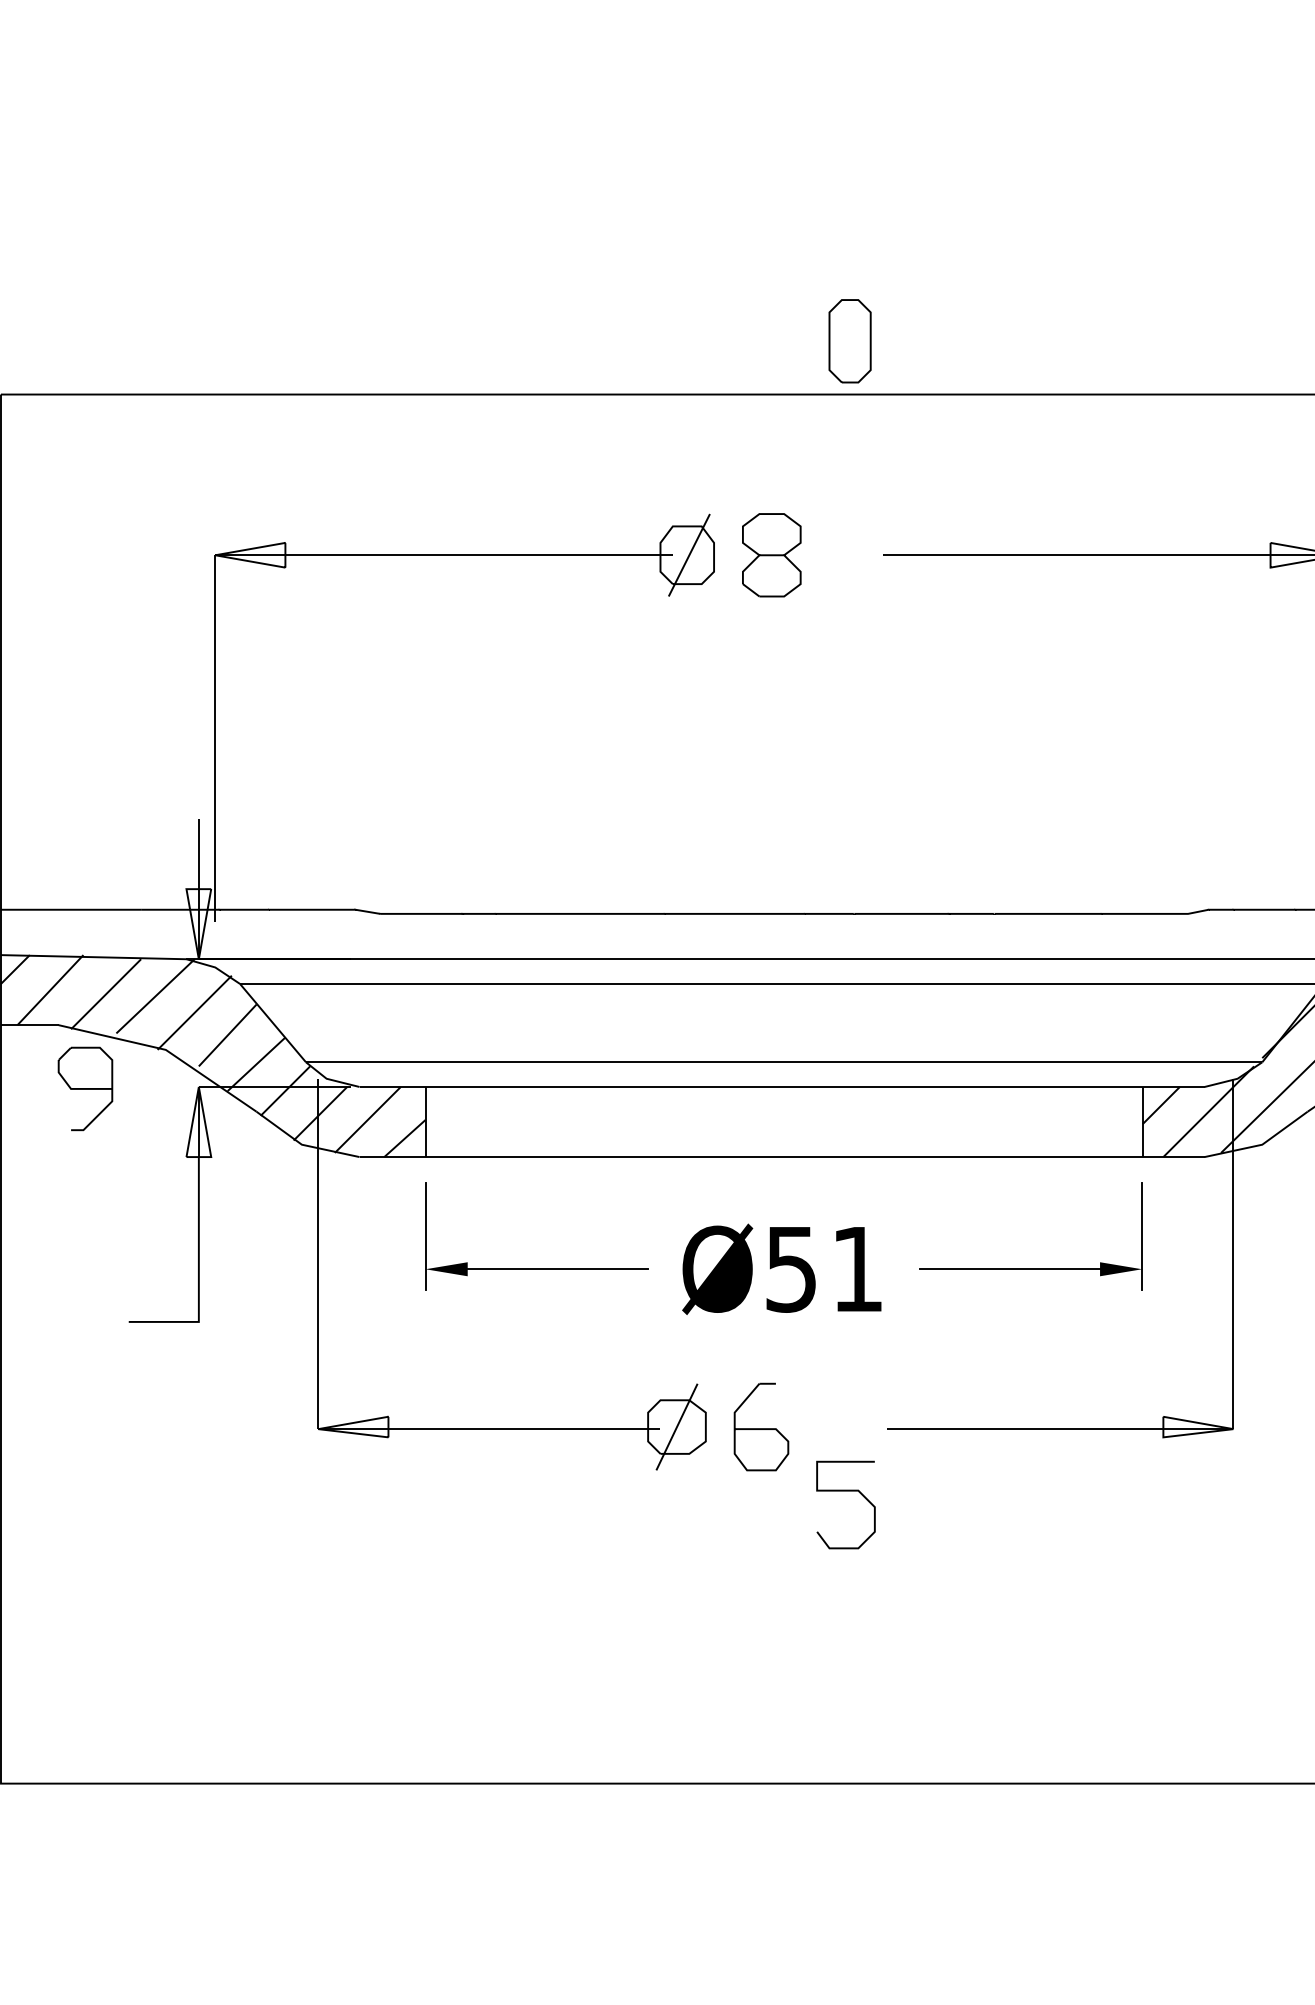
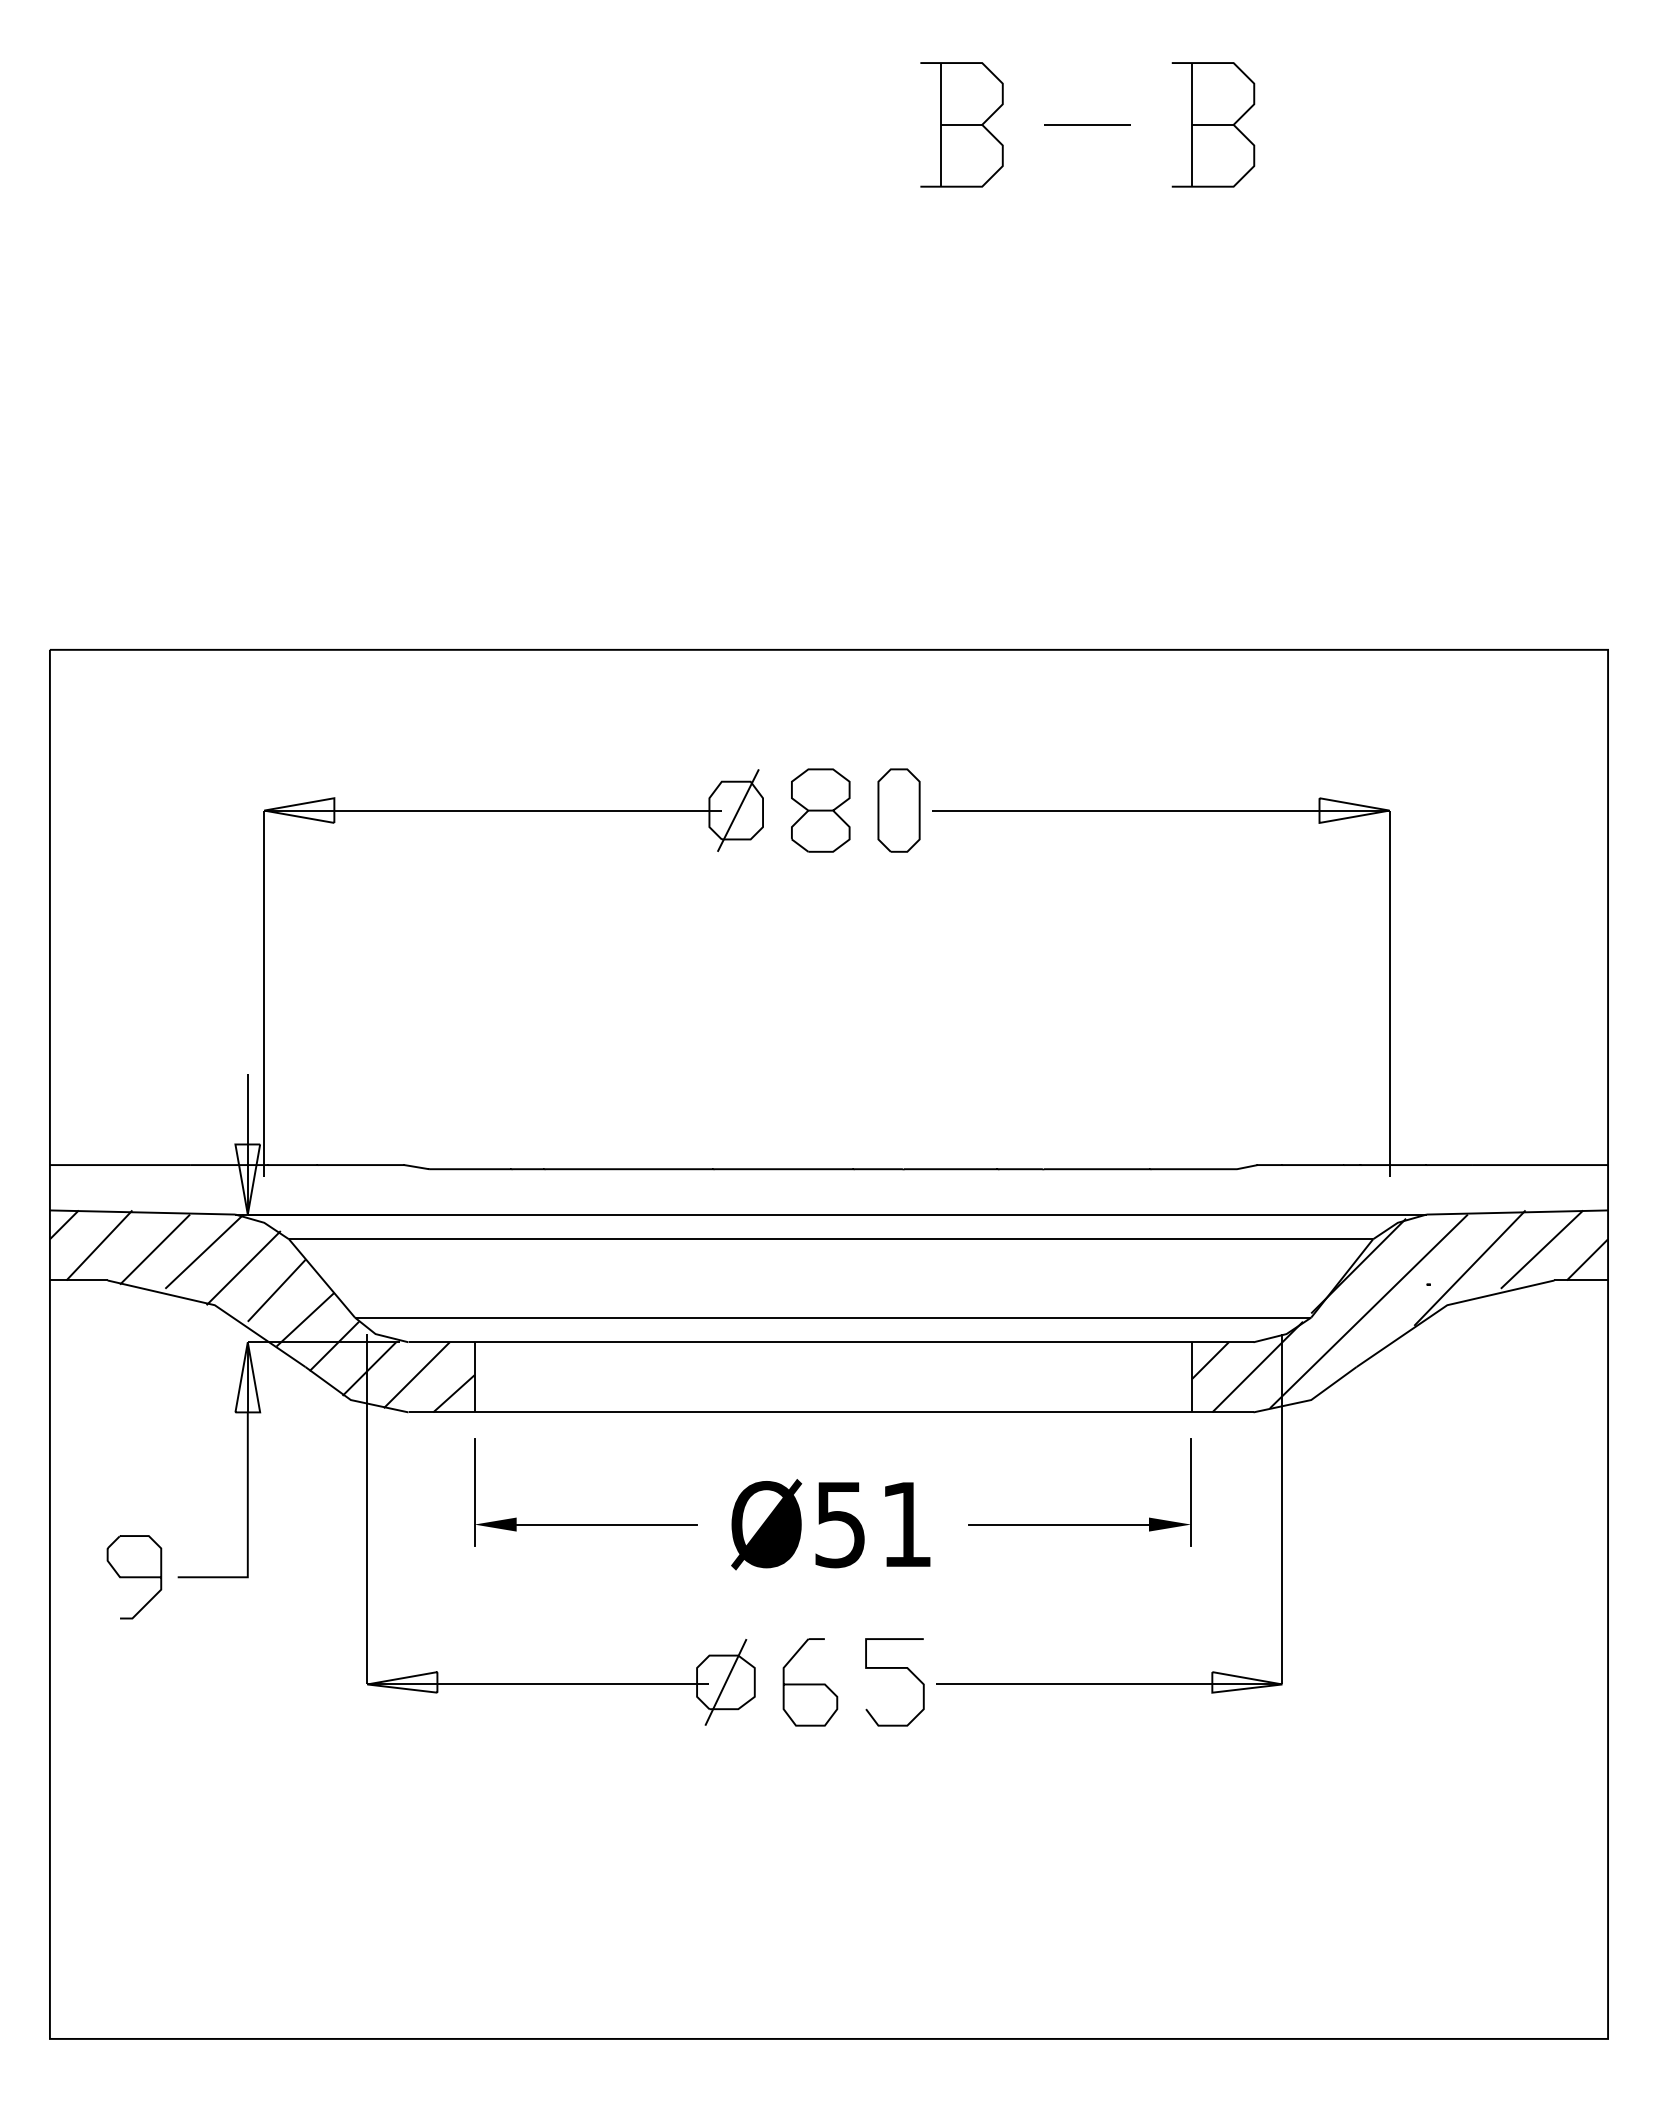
part: (849, 341) -> (898, 810), moved
curve: (85, 1089) -> (134, 1577), moved
curve: (845, 1491) -> (894, 1668), moved

